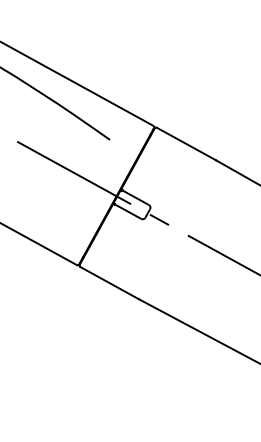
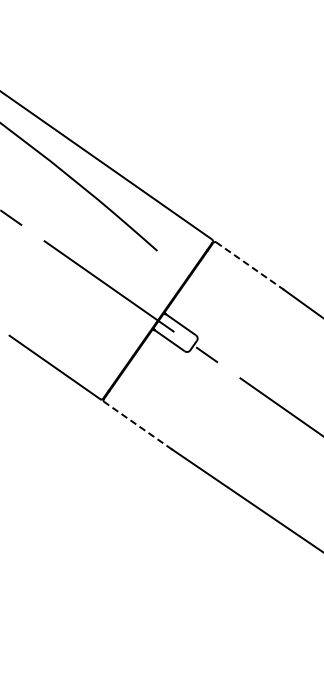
line: (186, 144) -> (250, 266), solid -> dashed
line: (110, 283) -> (138, 425), solid -> dashed

